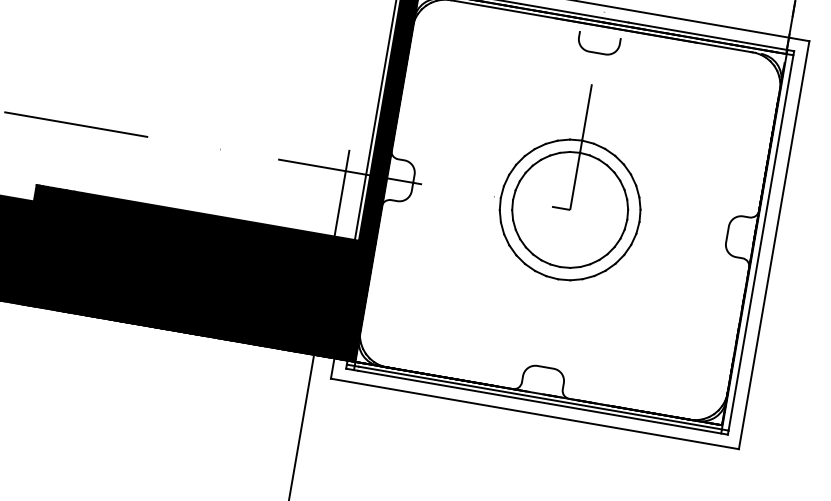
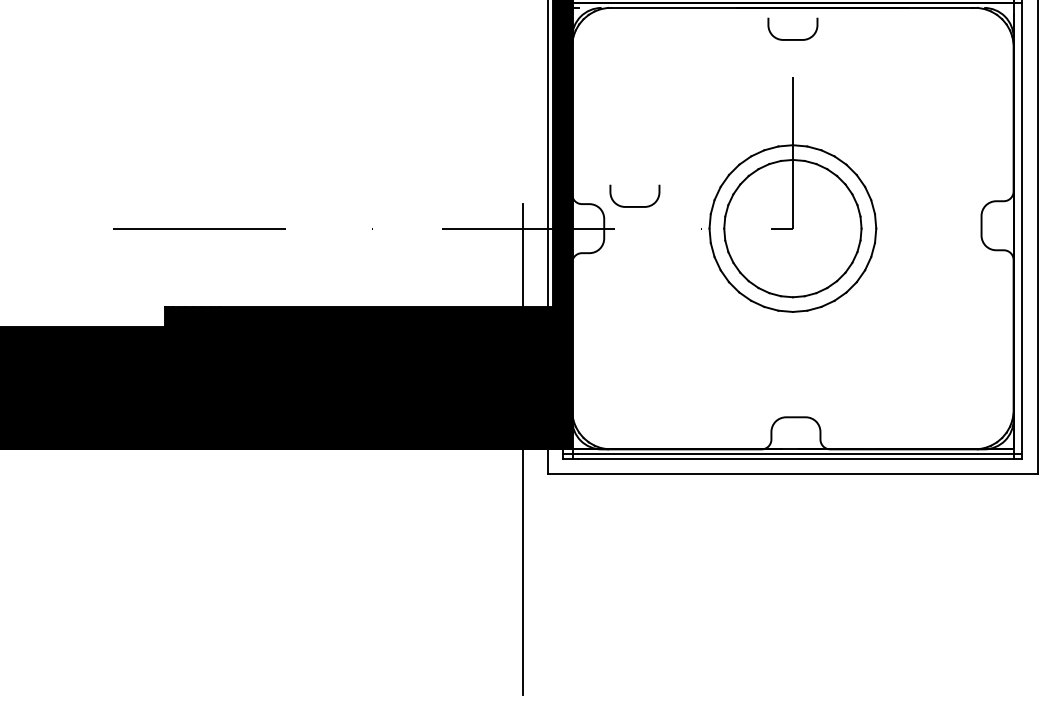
curve: (441, 168) -> (634, 206), added

